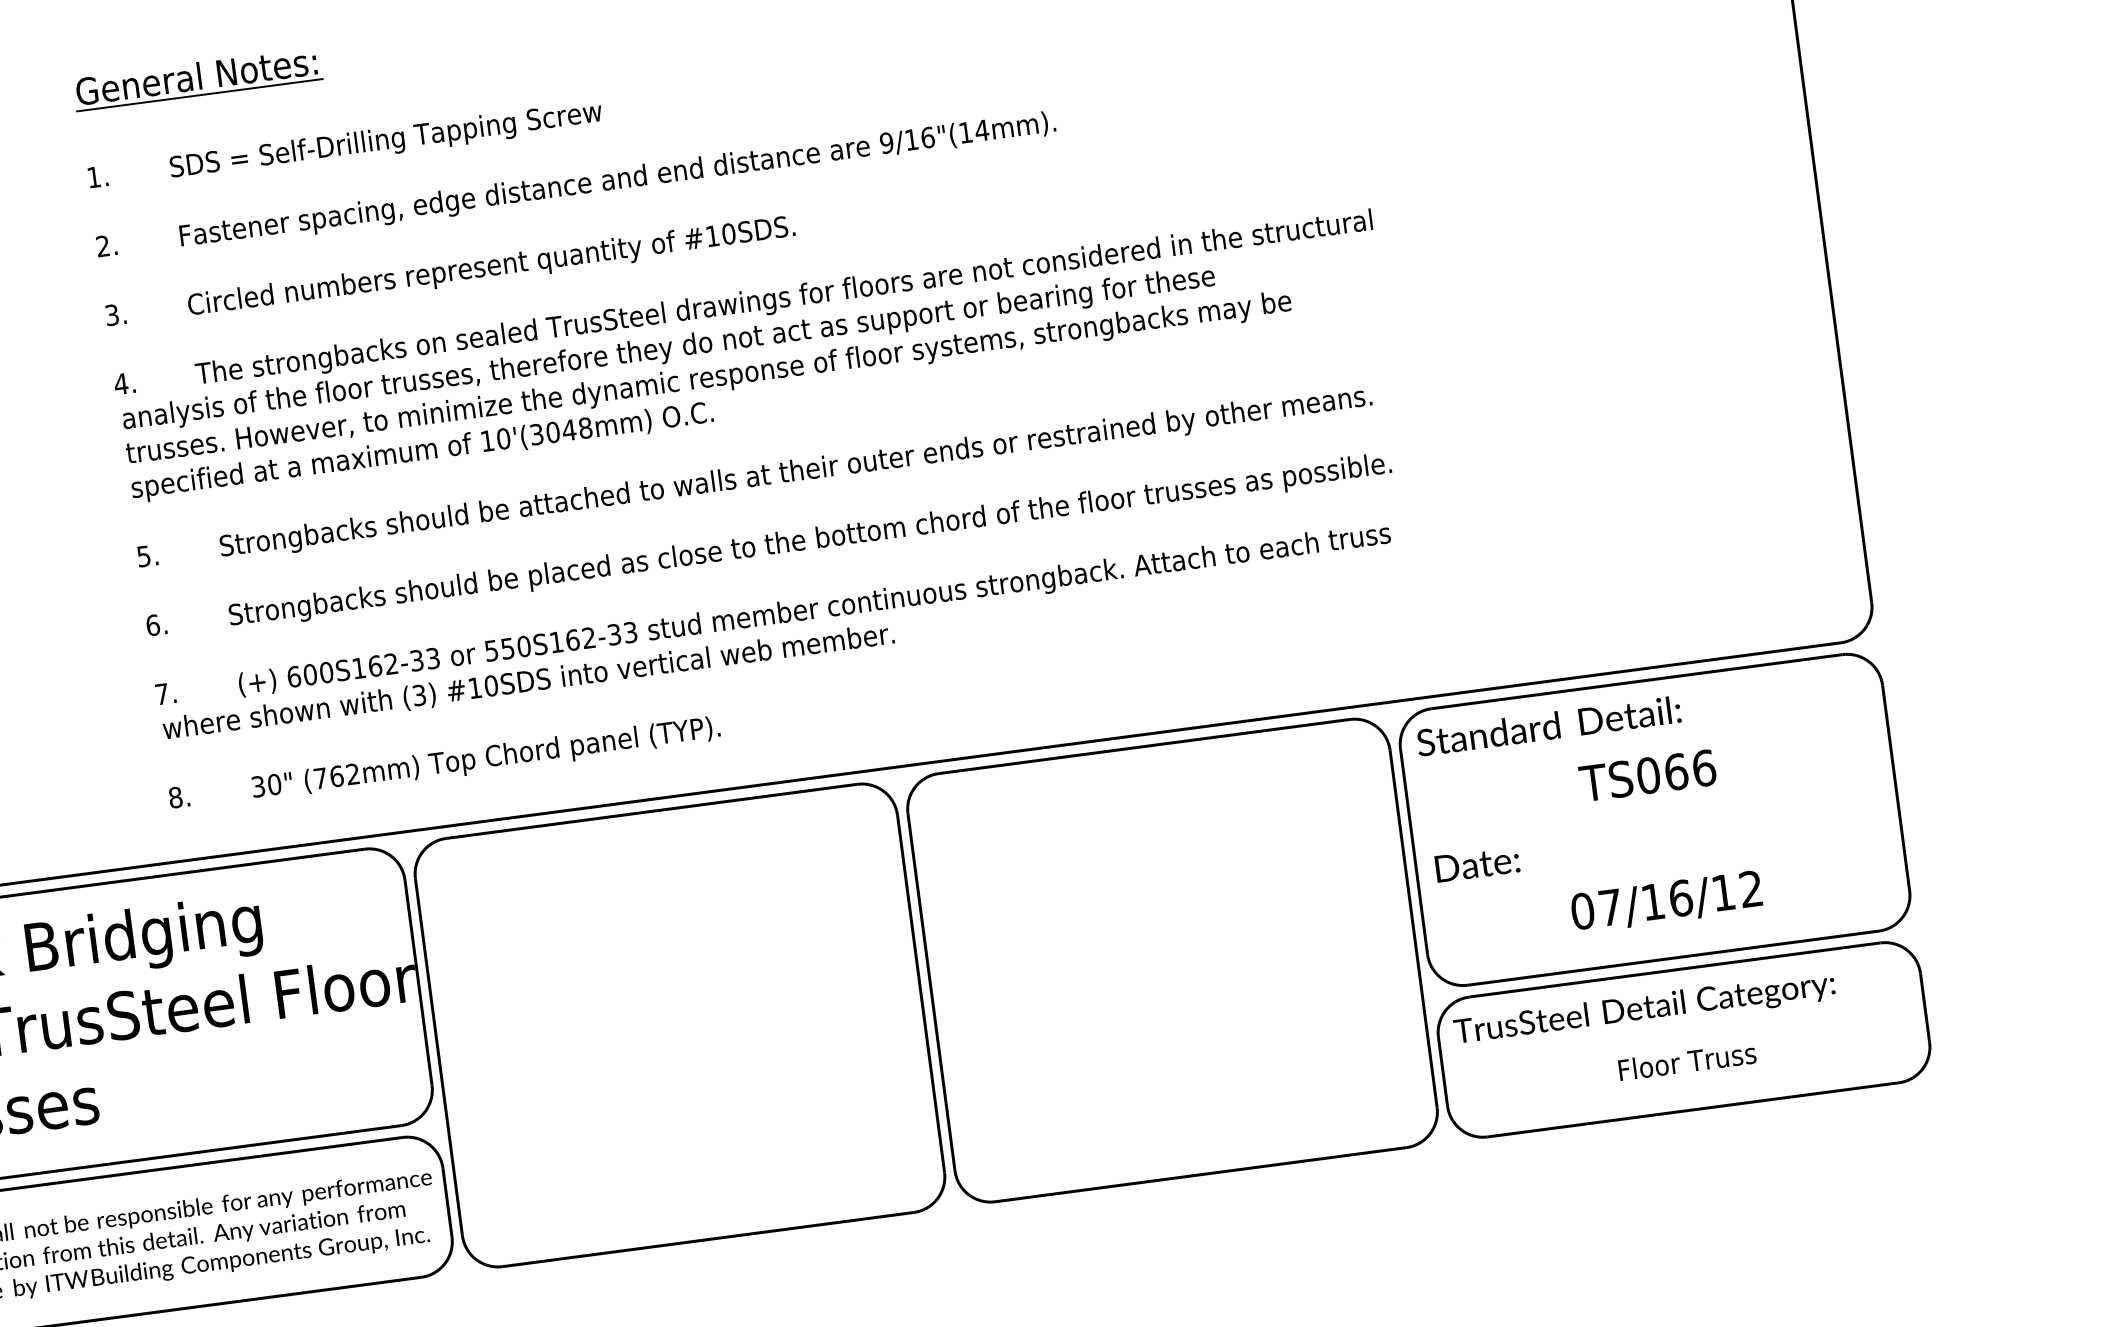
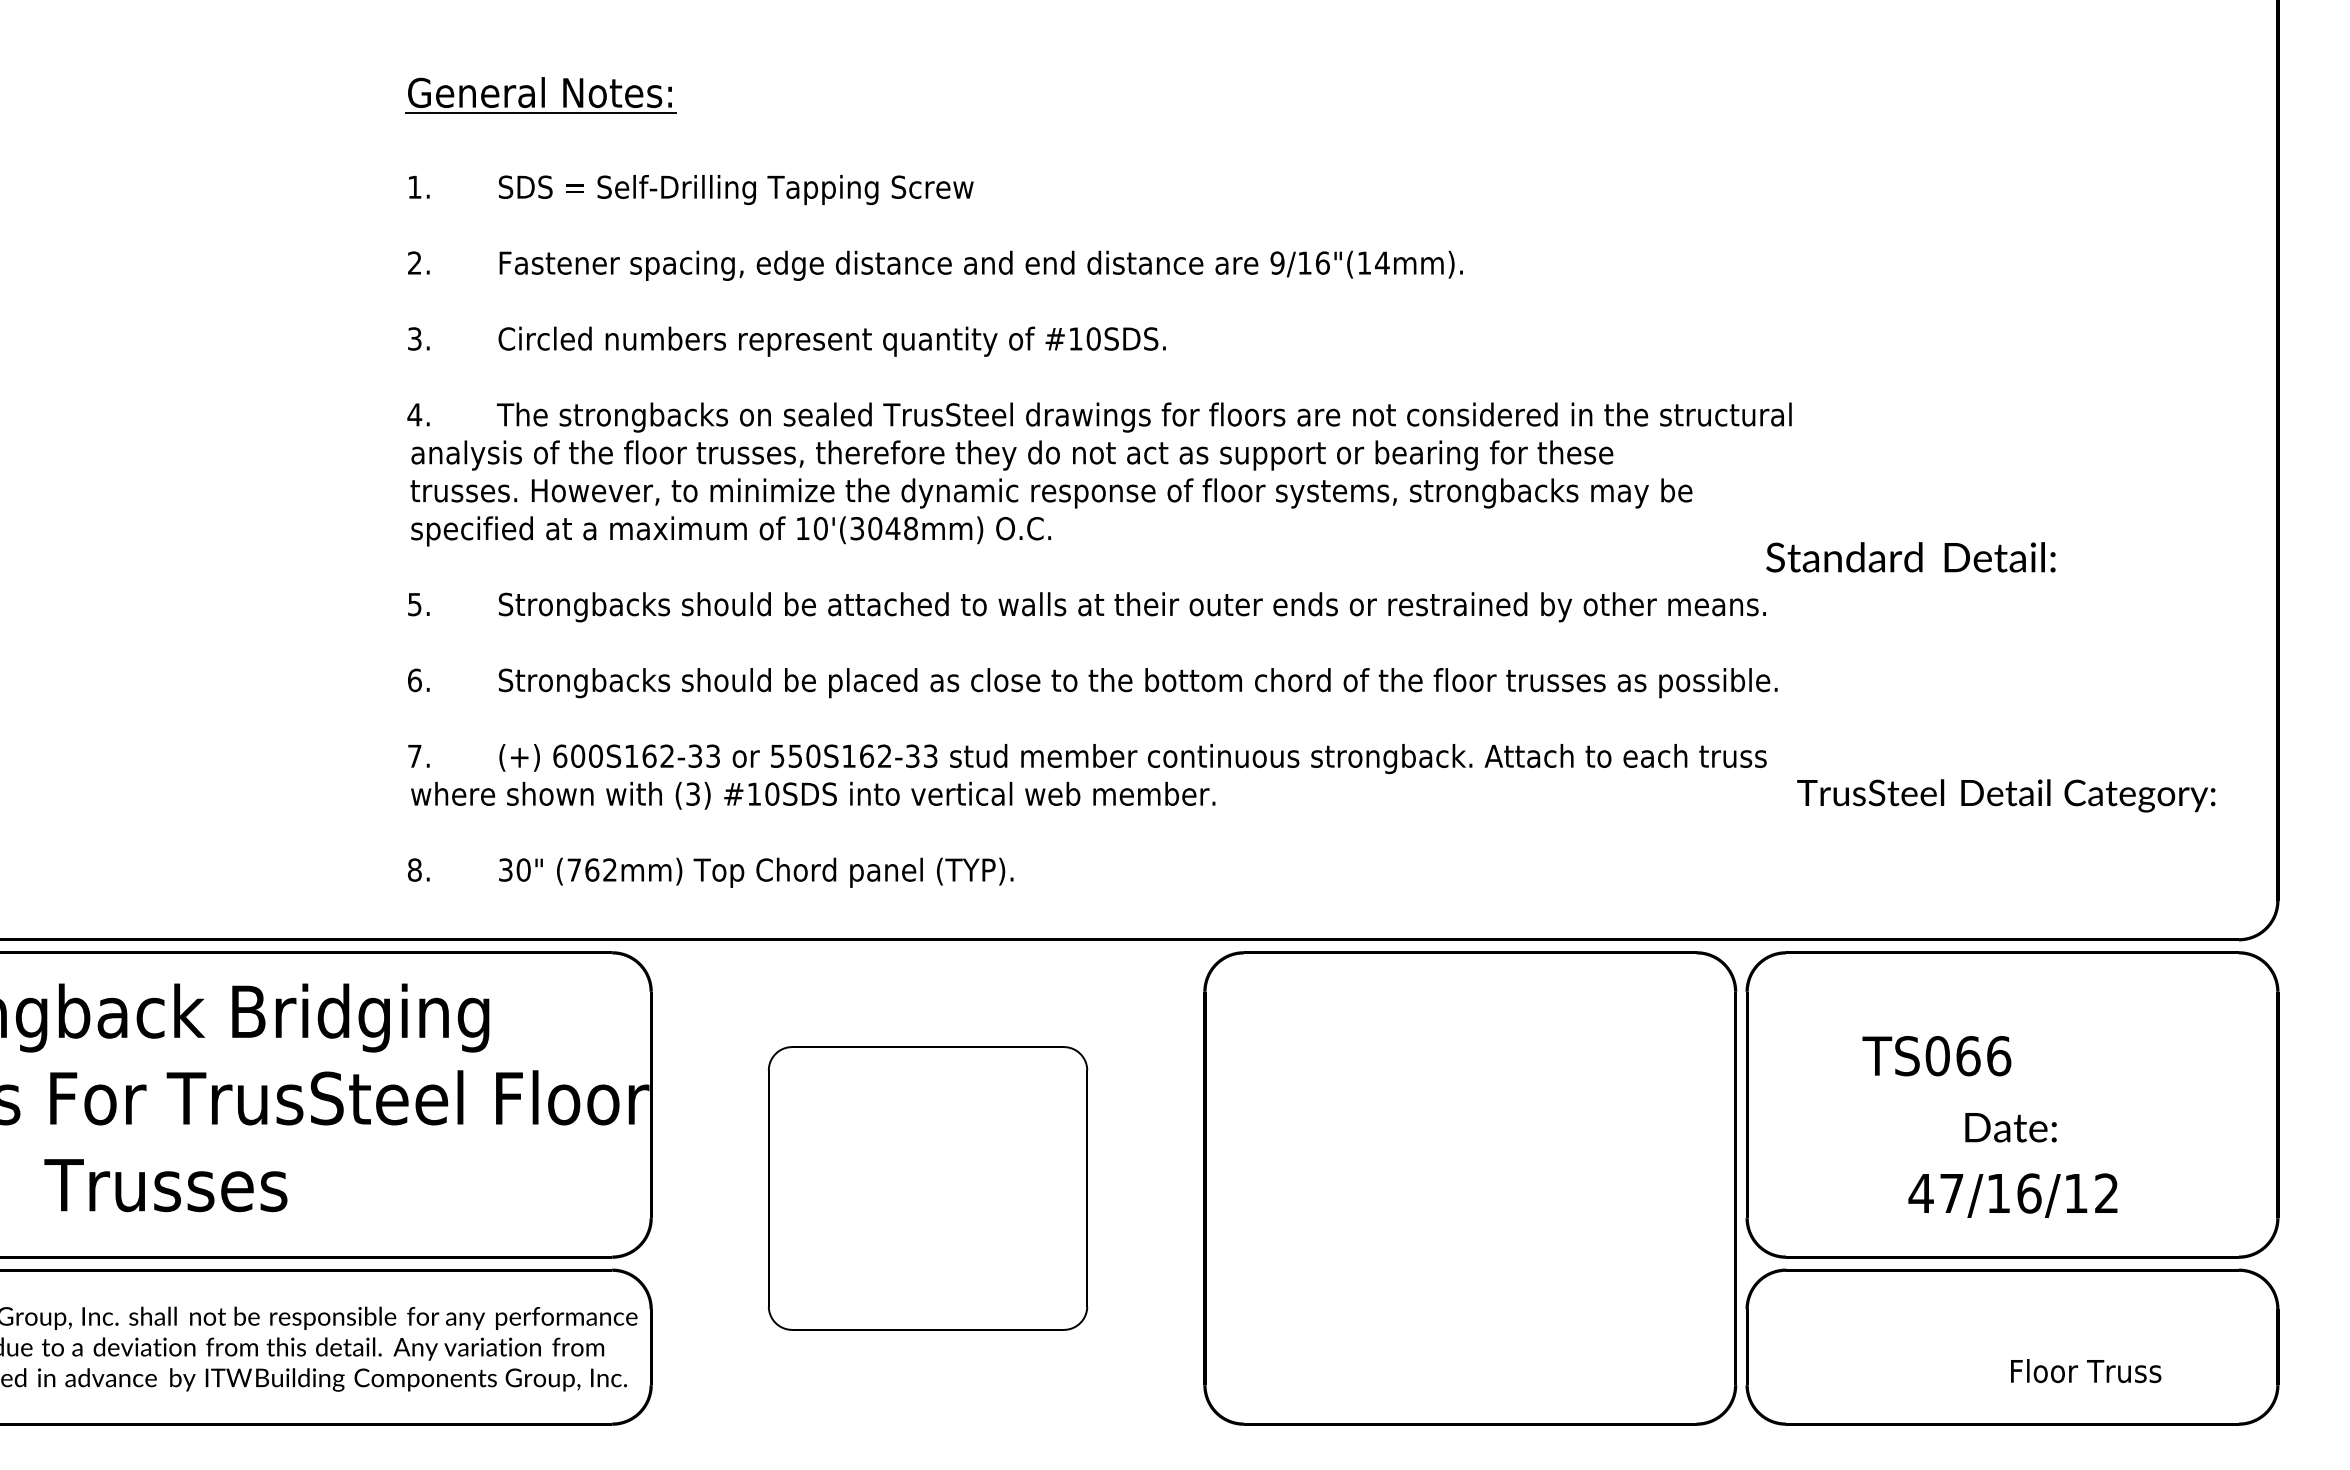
text: (1548, 726) -> (1910, 557), moved
text: (1647, 776) -> (1936, 1056), moved
text: (1477, 864) -> (2010, 1127), moved
text: (1582, 911) -> (1920, 1193), 07/16/12 -> 47/16/12
text: (1644, 1009) -> (2006, 795), moved
part: (679, 1025) -> (927, 1188), size x0.6
text: (1687, 1061) -> (2086, 1371), moved

